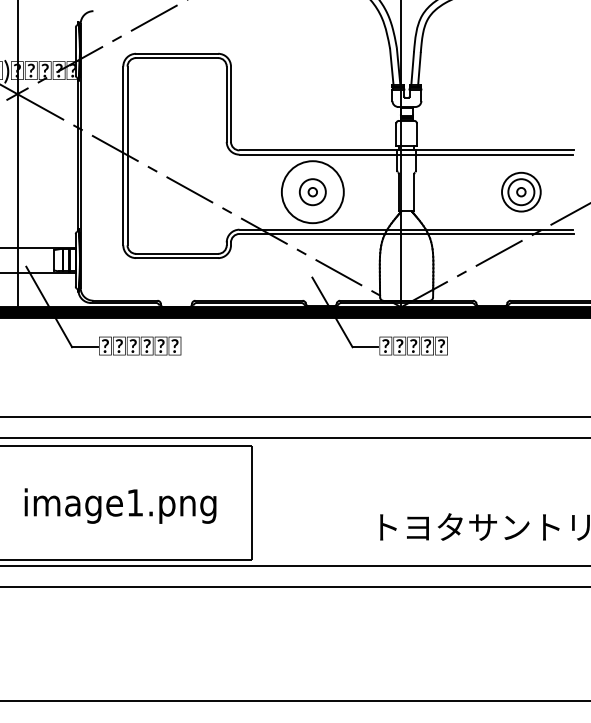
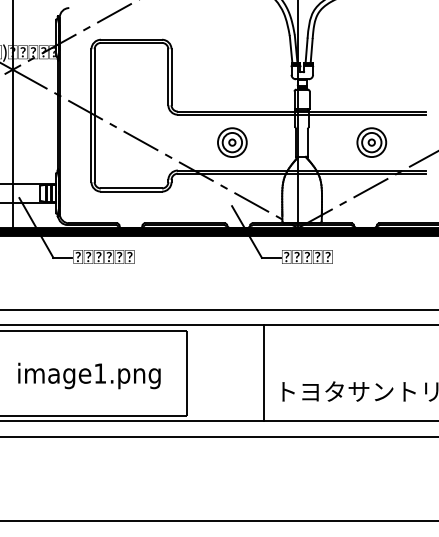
circle: (312, 191) -> (232, 142), size x0.62
part: (521, 191) -> (371, 142), moved
line: (355, 502) -> (264, 373), added

